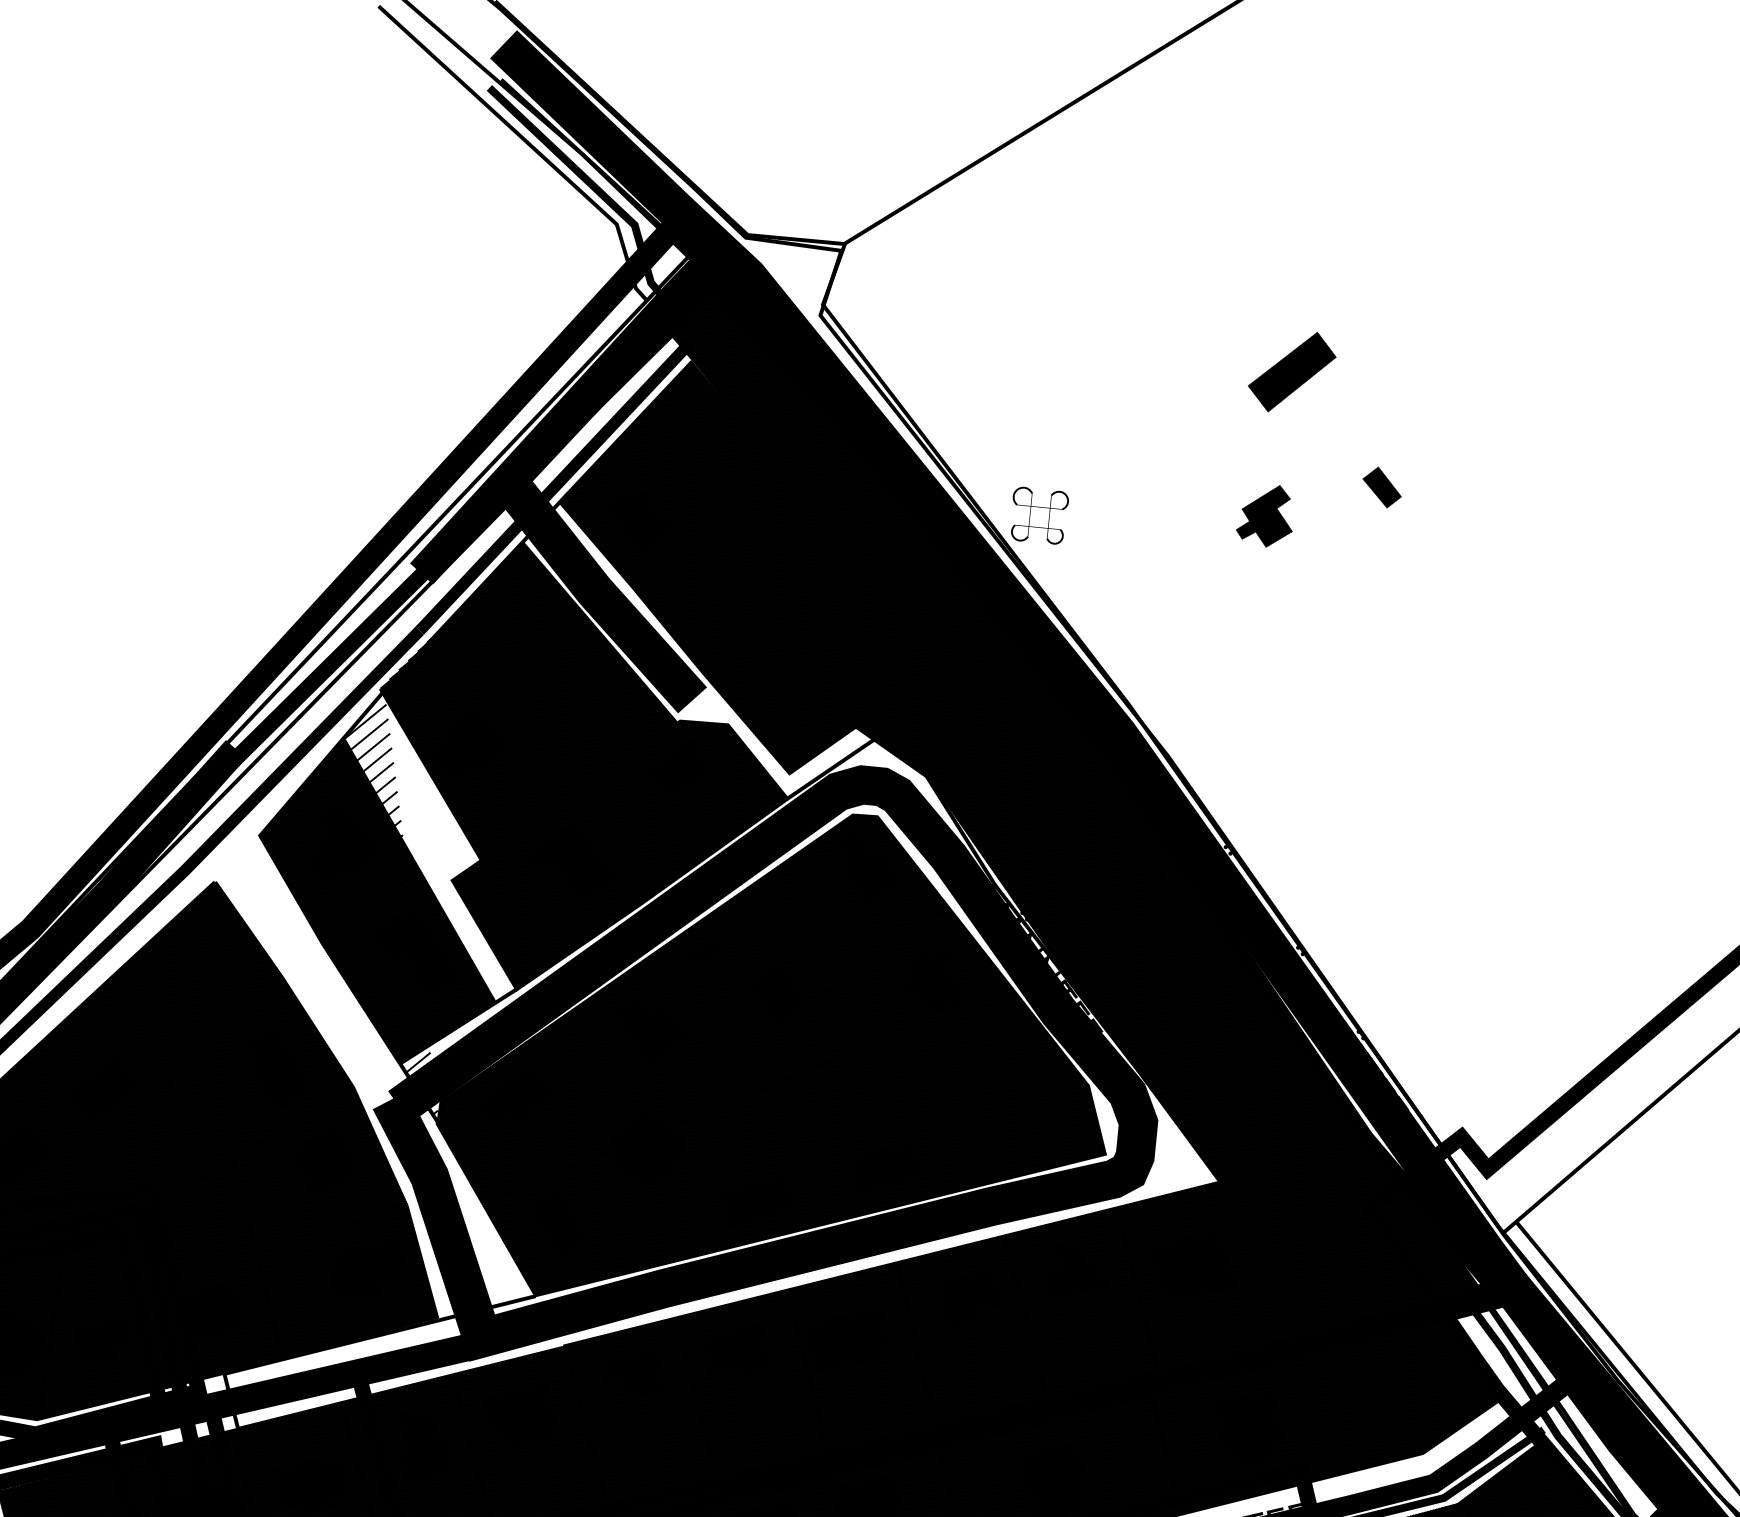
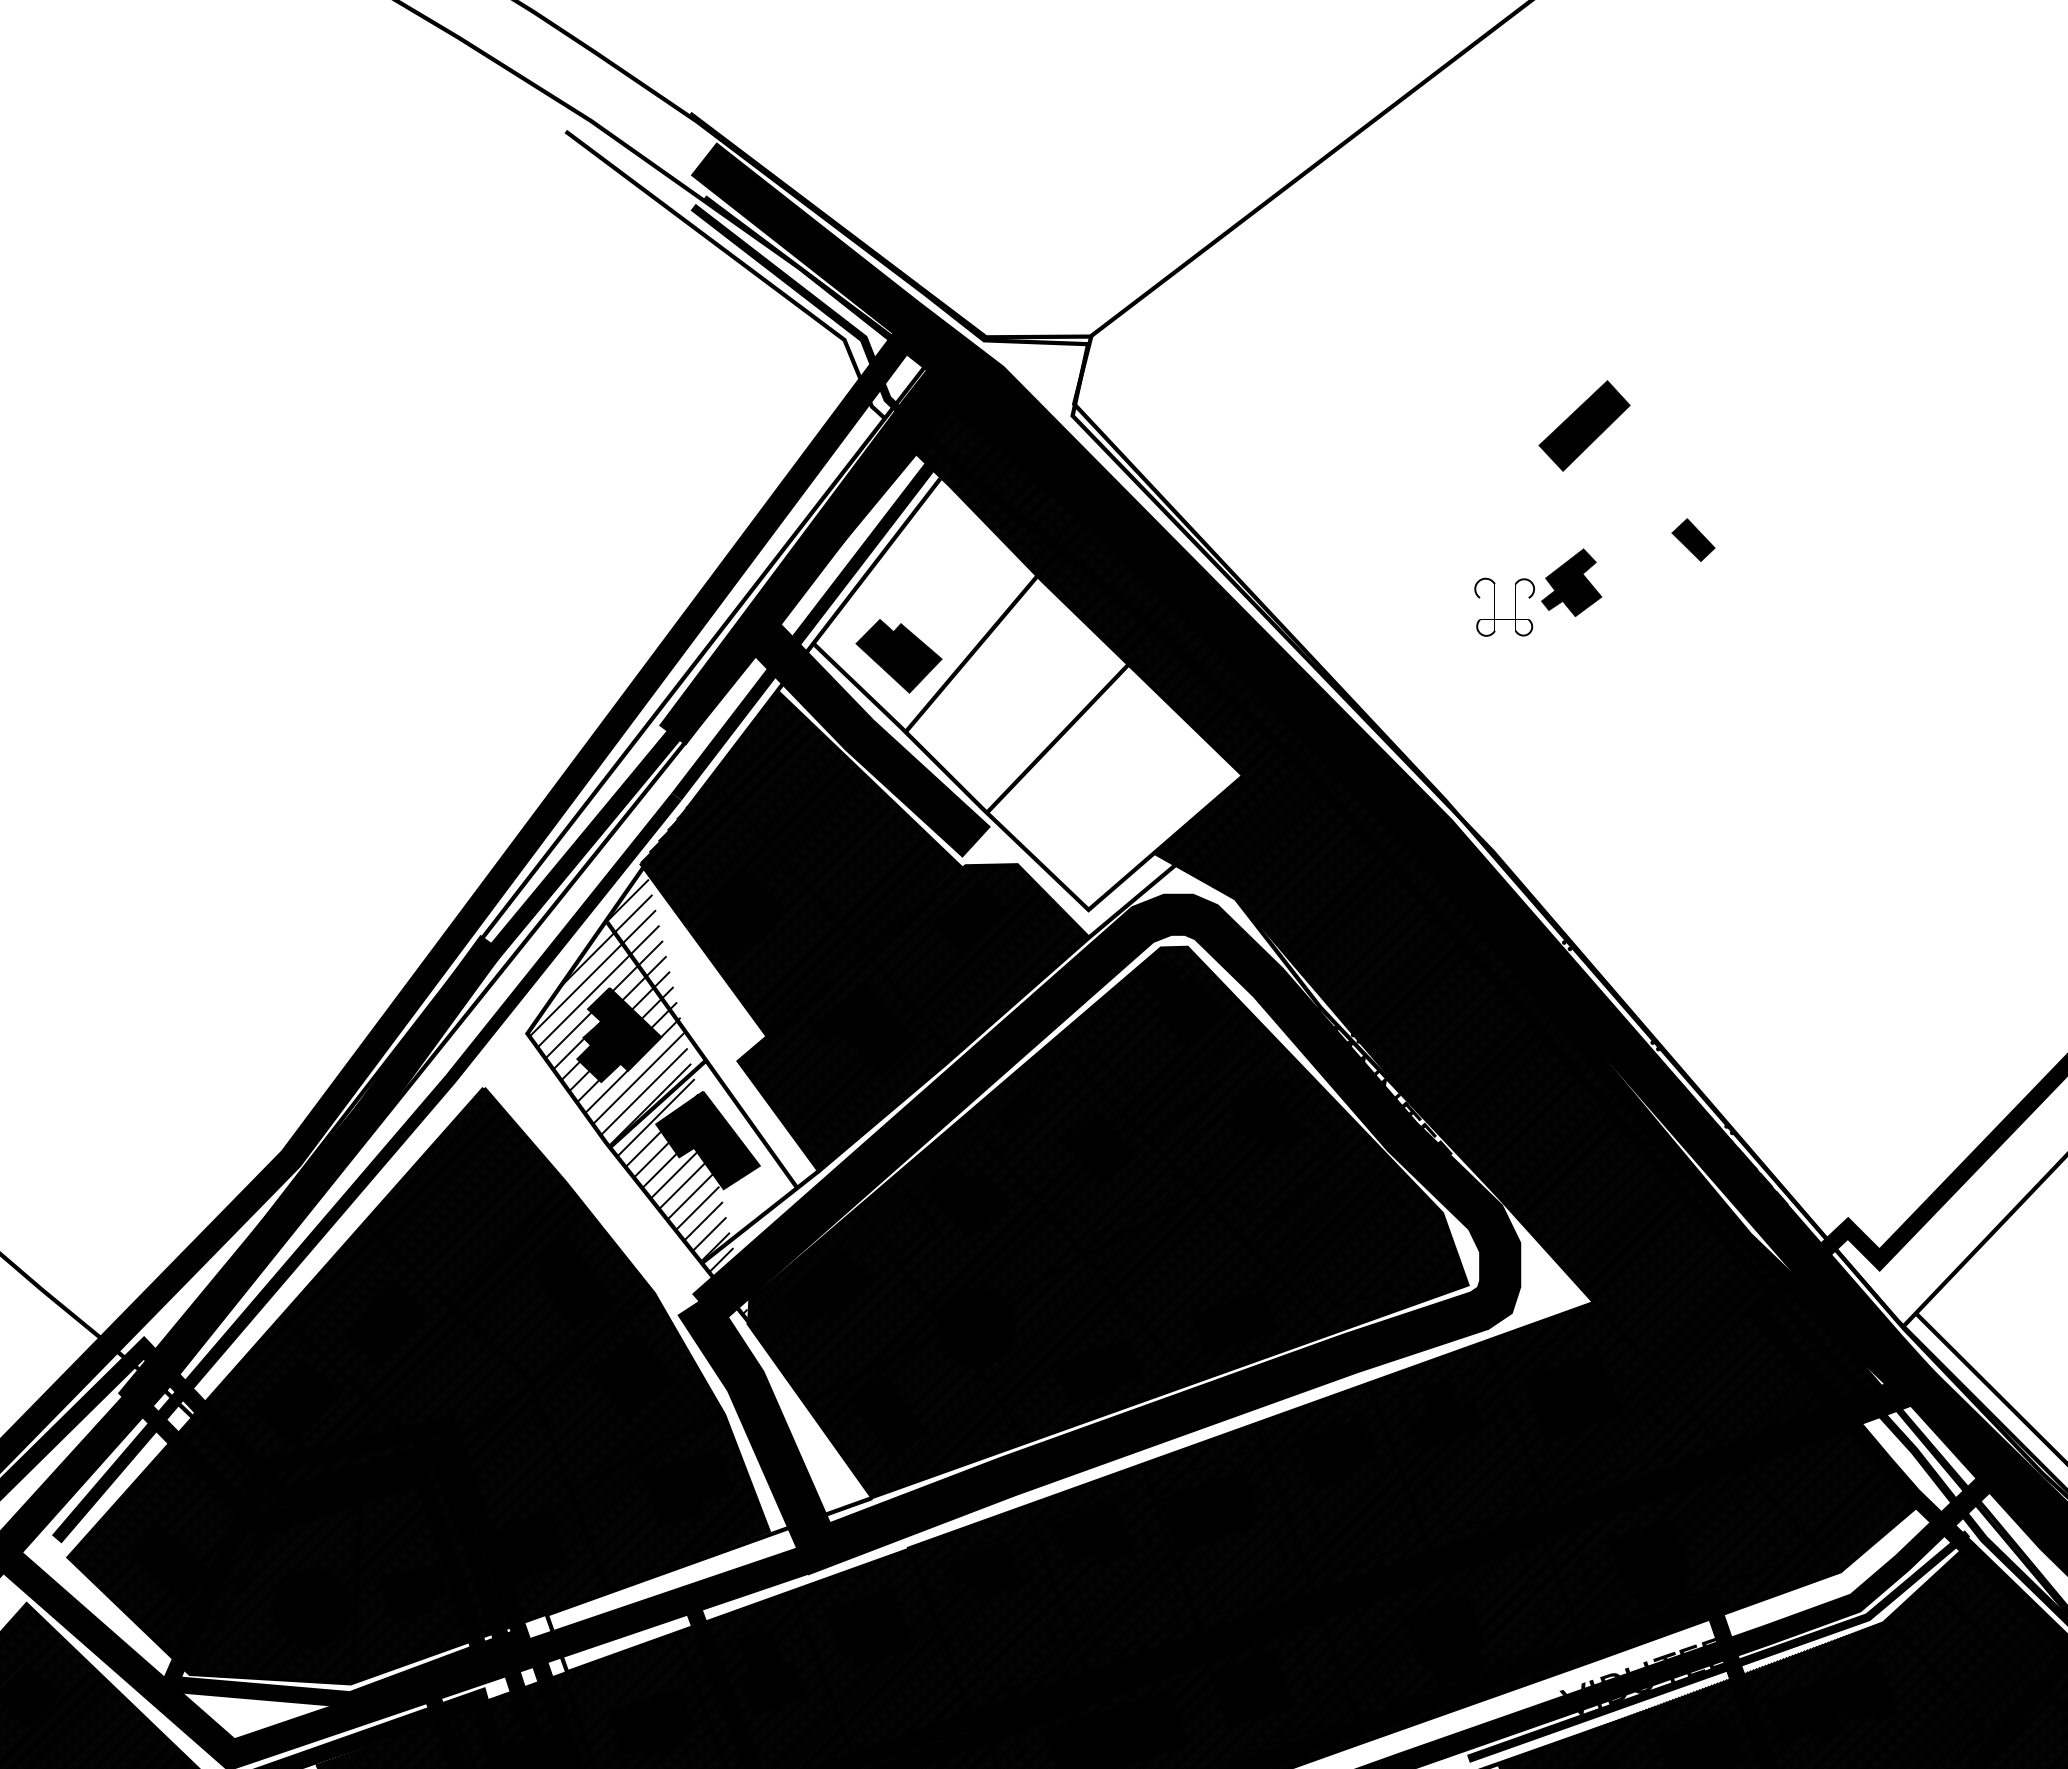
part: (1029, 514) -> (1494, 606), moved
hatch: (754, 568) -> (1028, 694), removed
hatch: (379, 902) -> (662, 1092), removed

